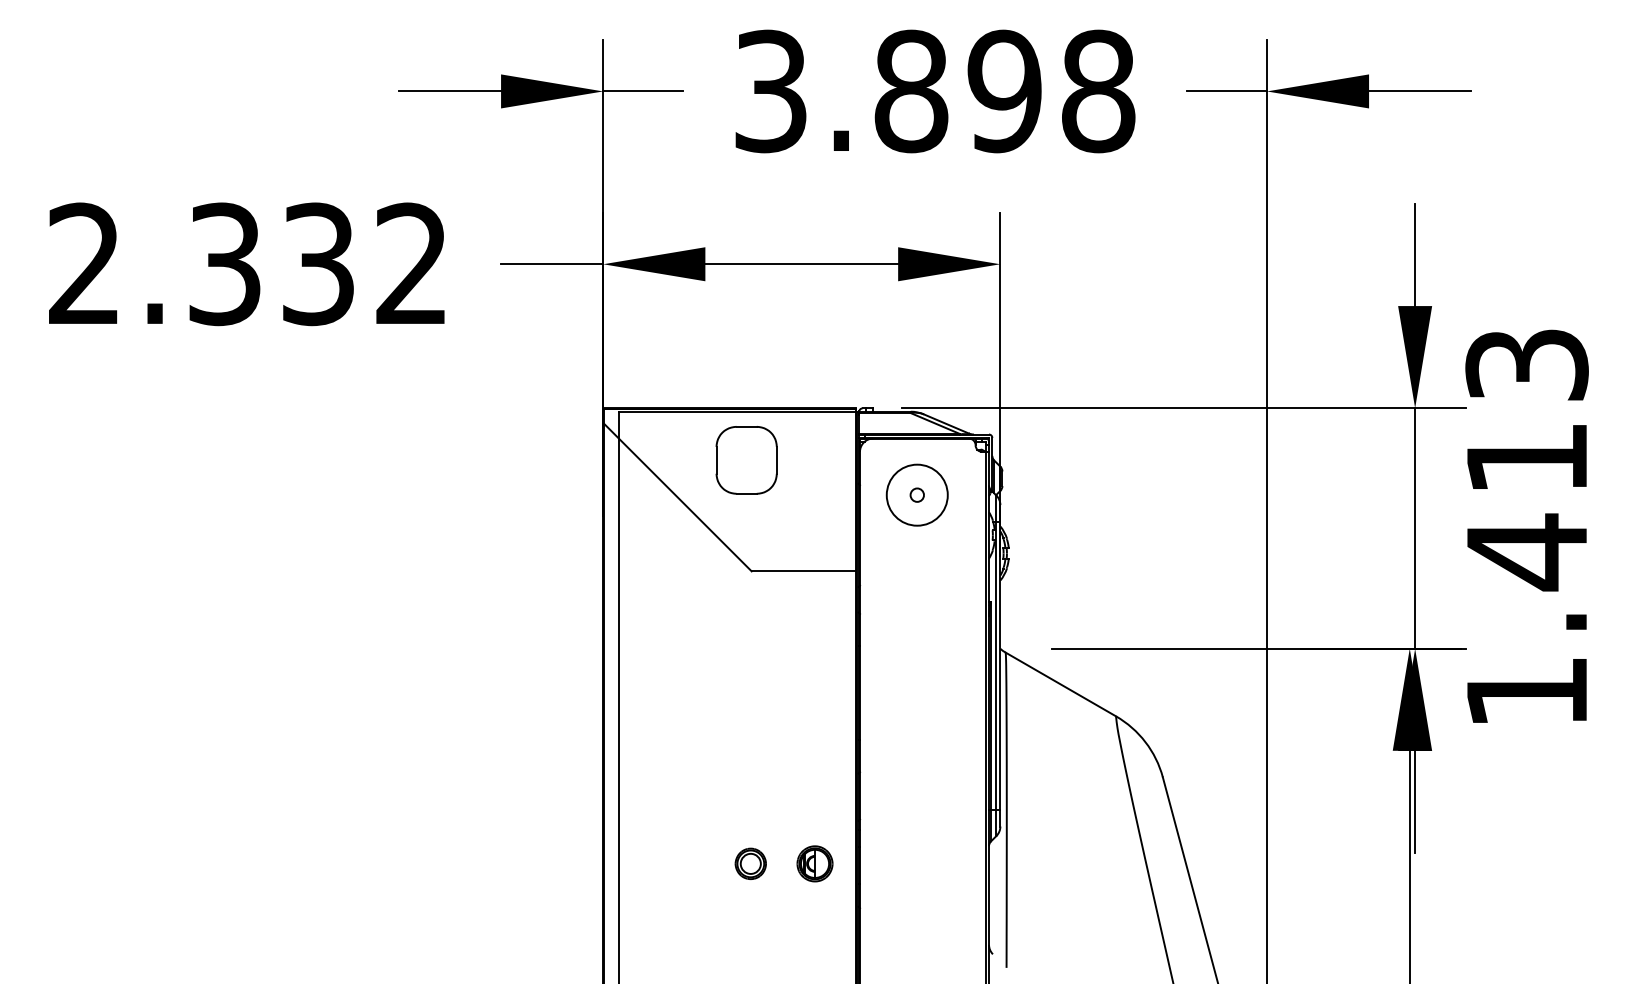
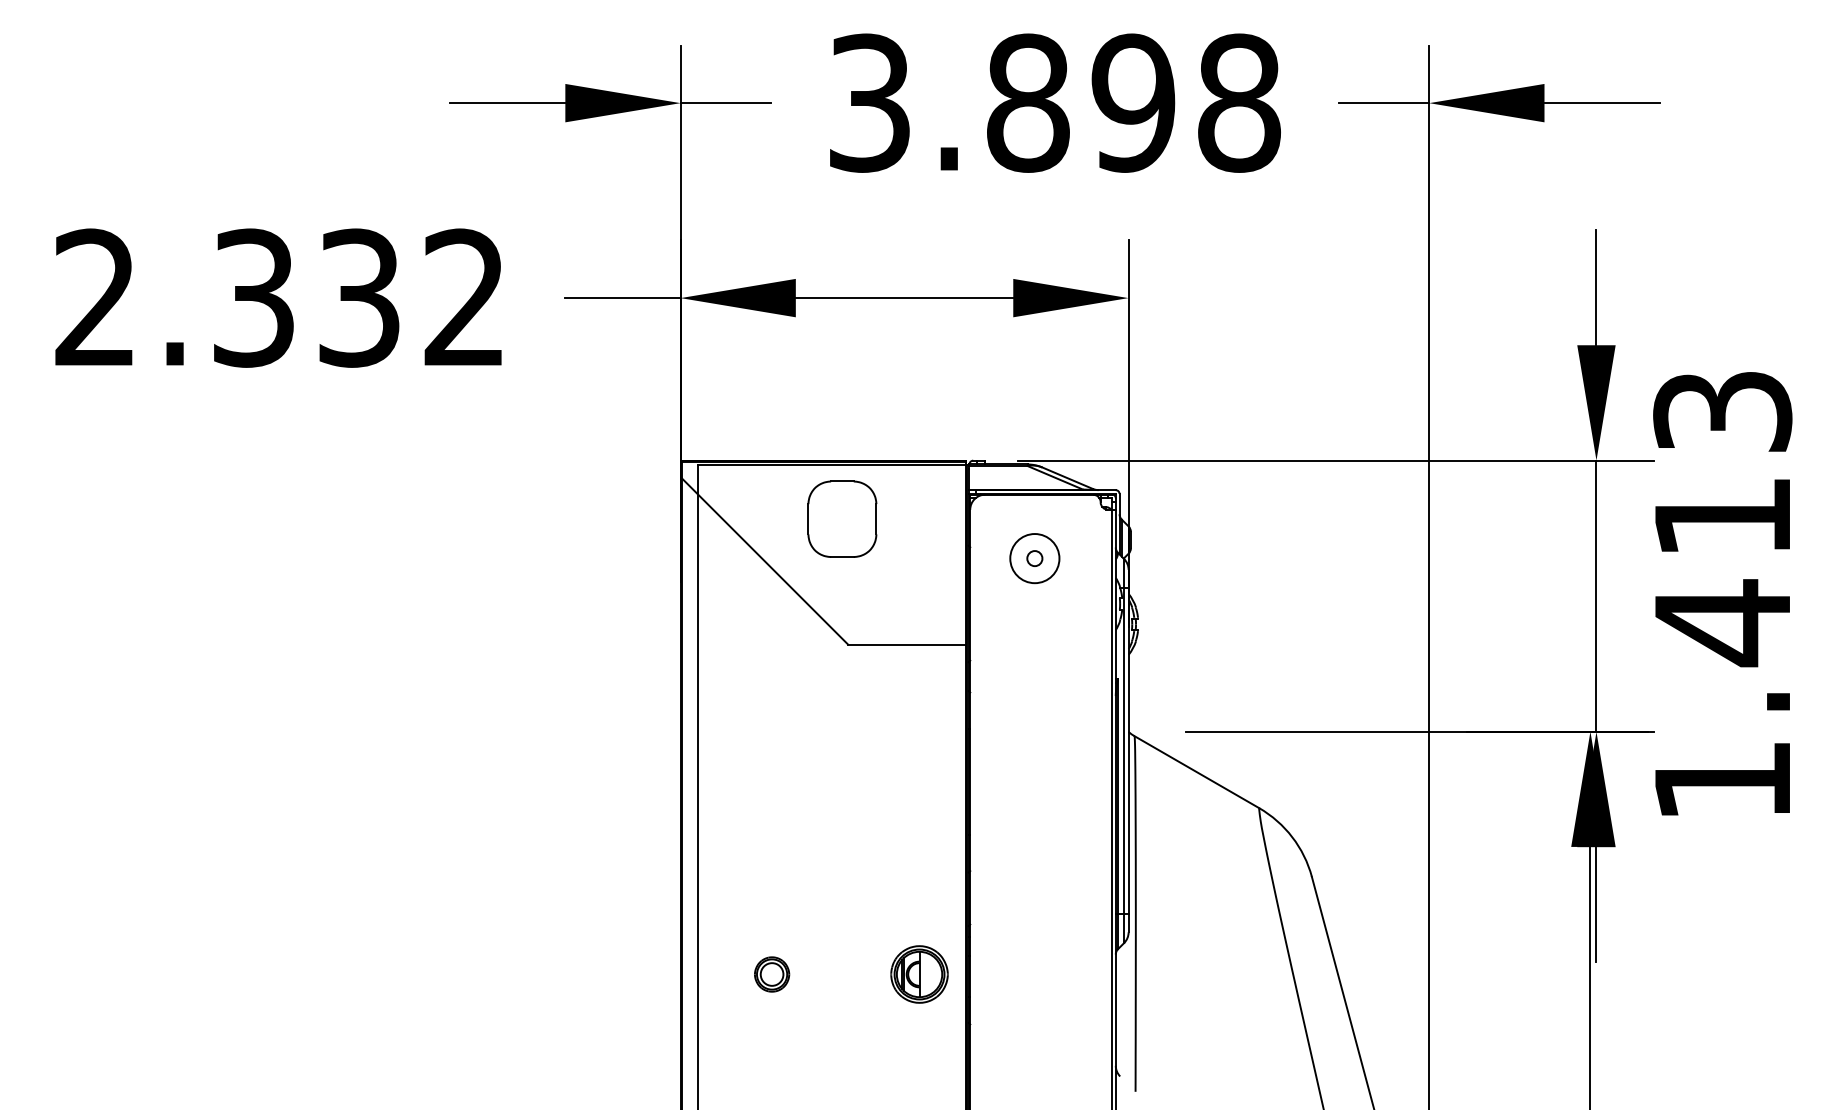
circle: (916, 495) -> (1034, 558), size x0.71
part: (751, 863) -> (772, 974), moved
part: (815, 863) -> (919, 974), size x1.43

